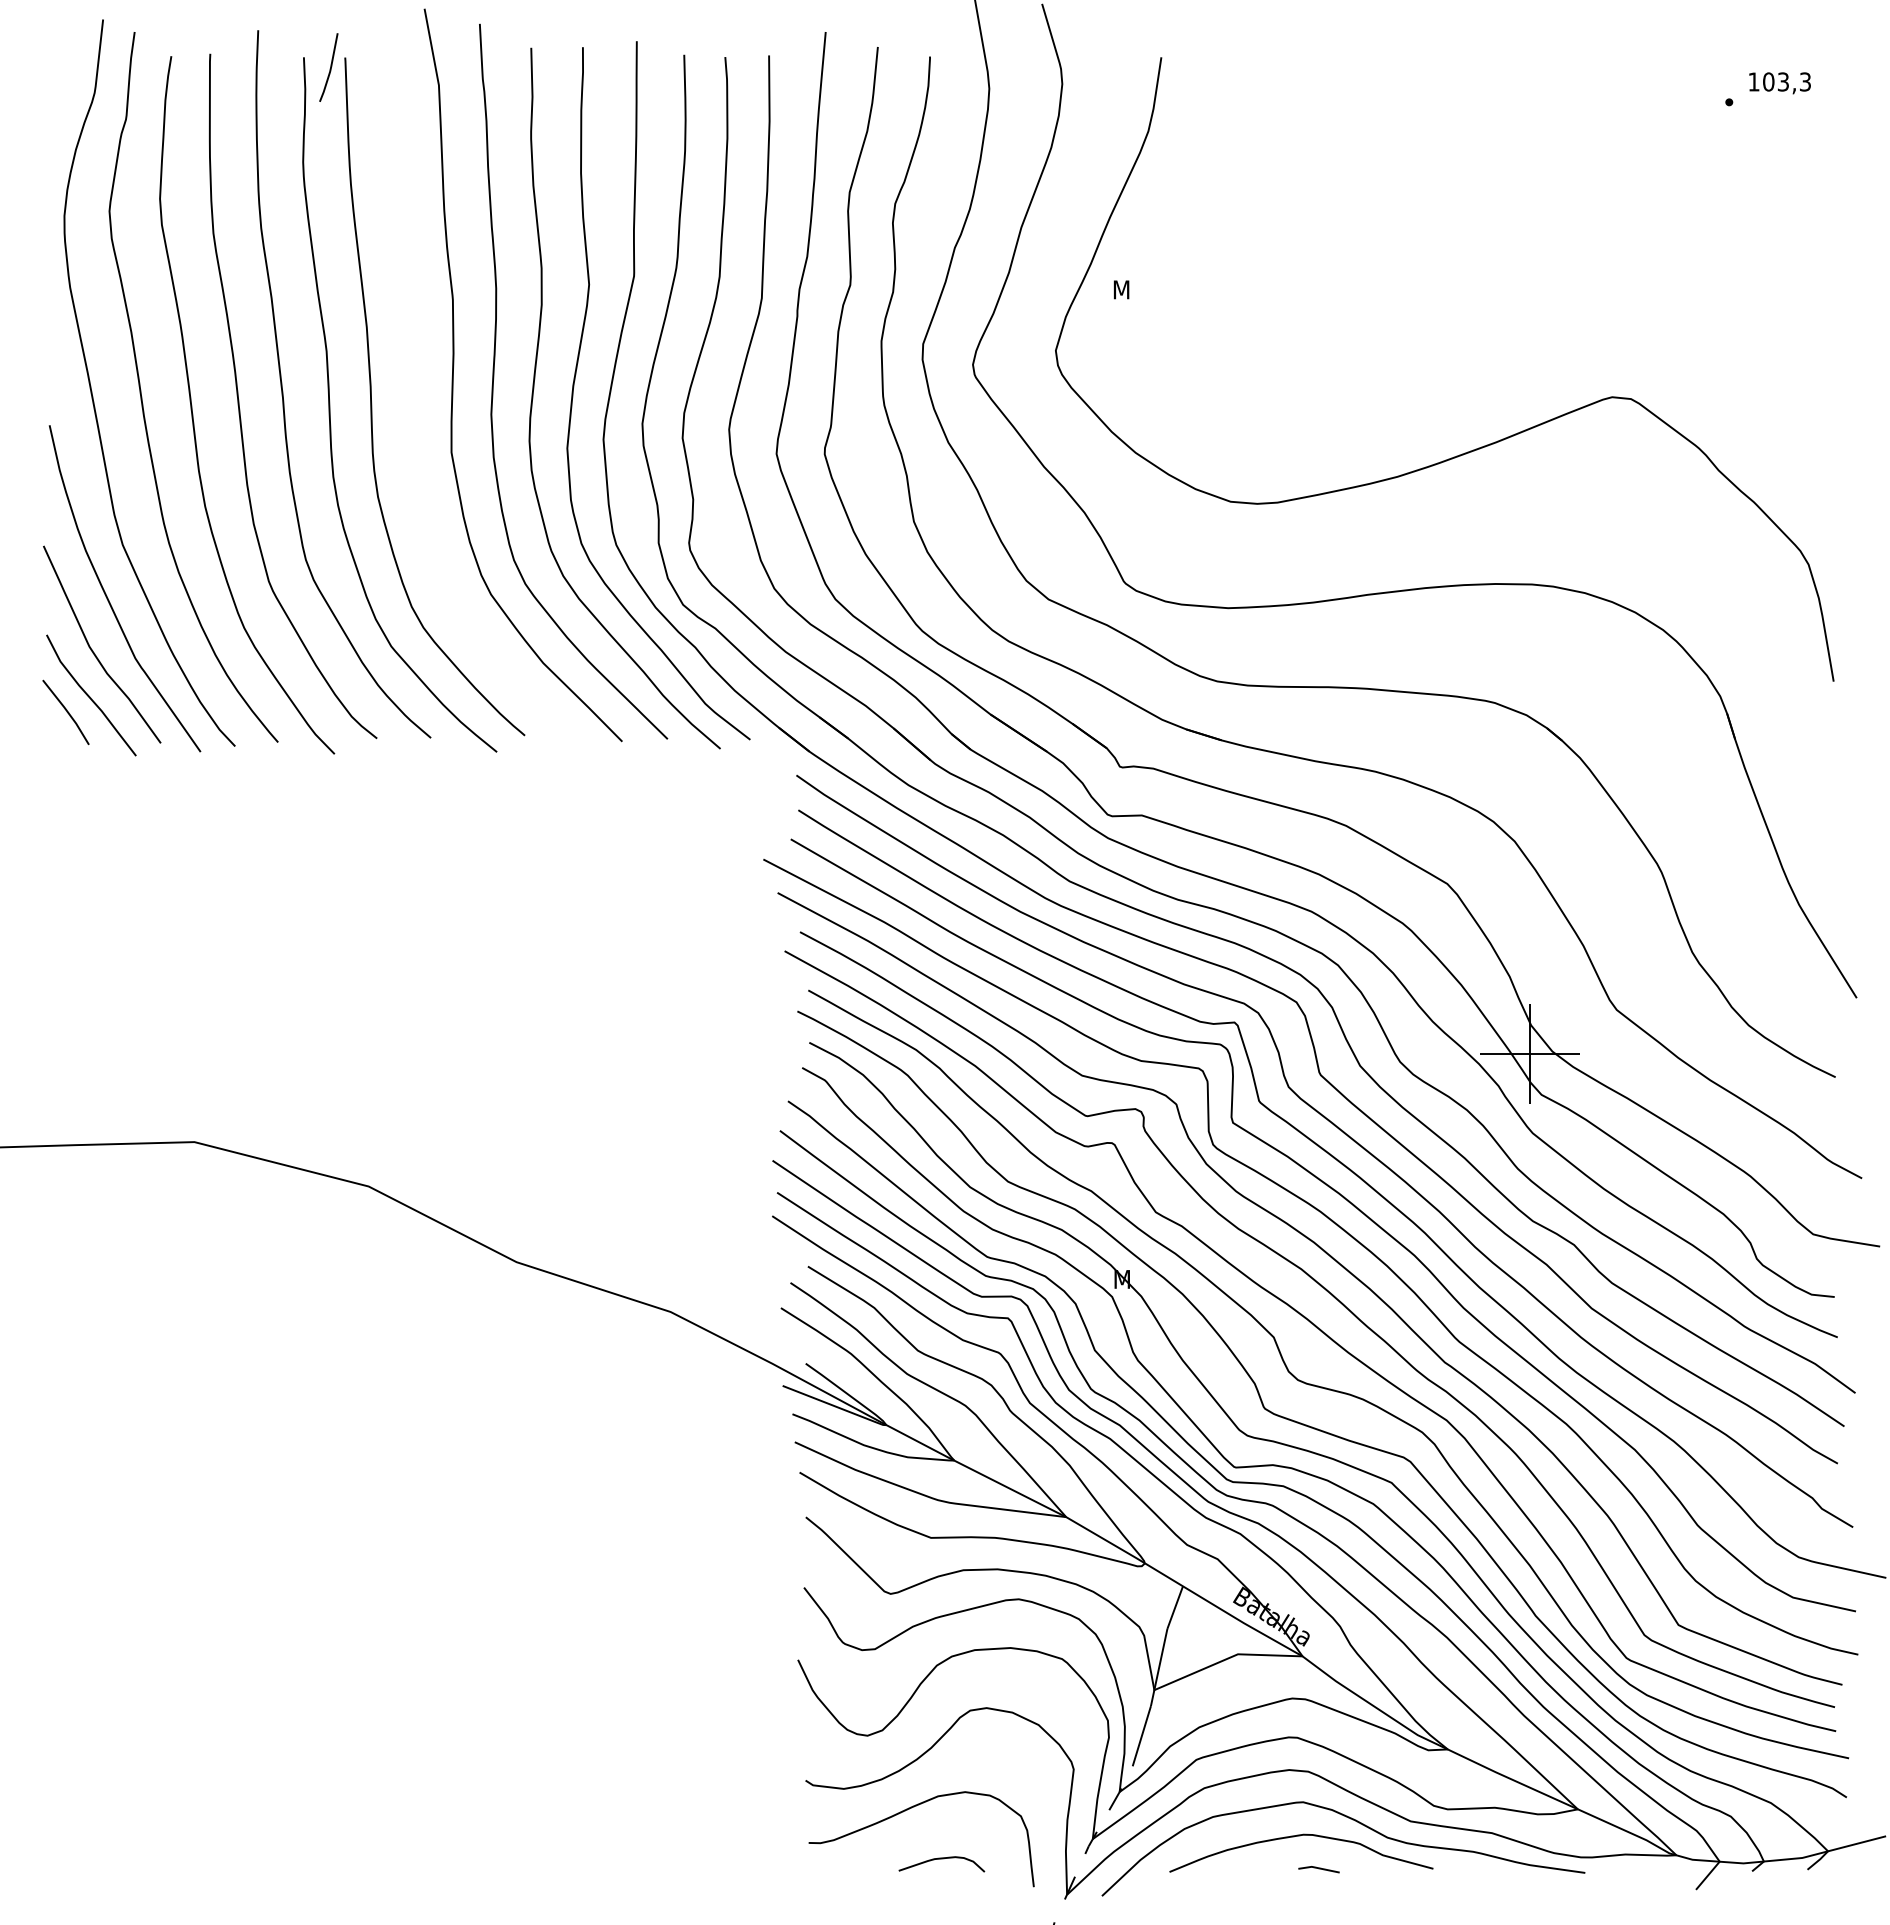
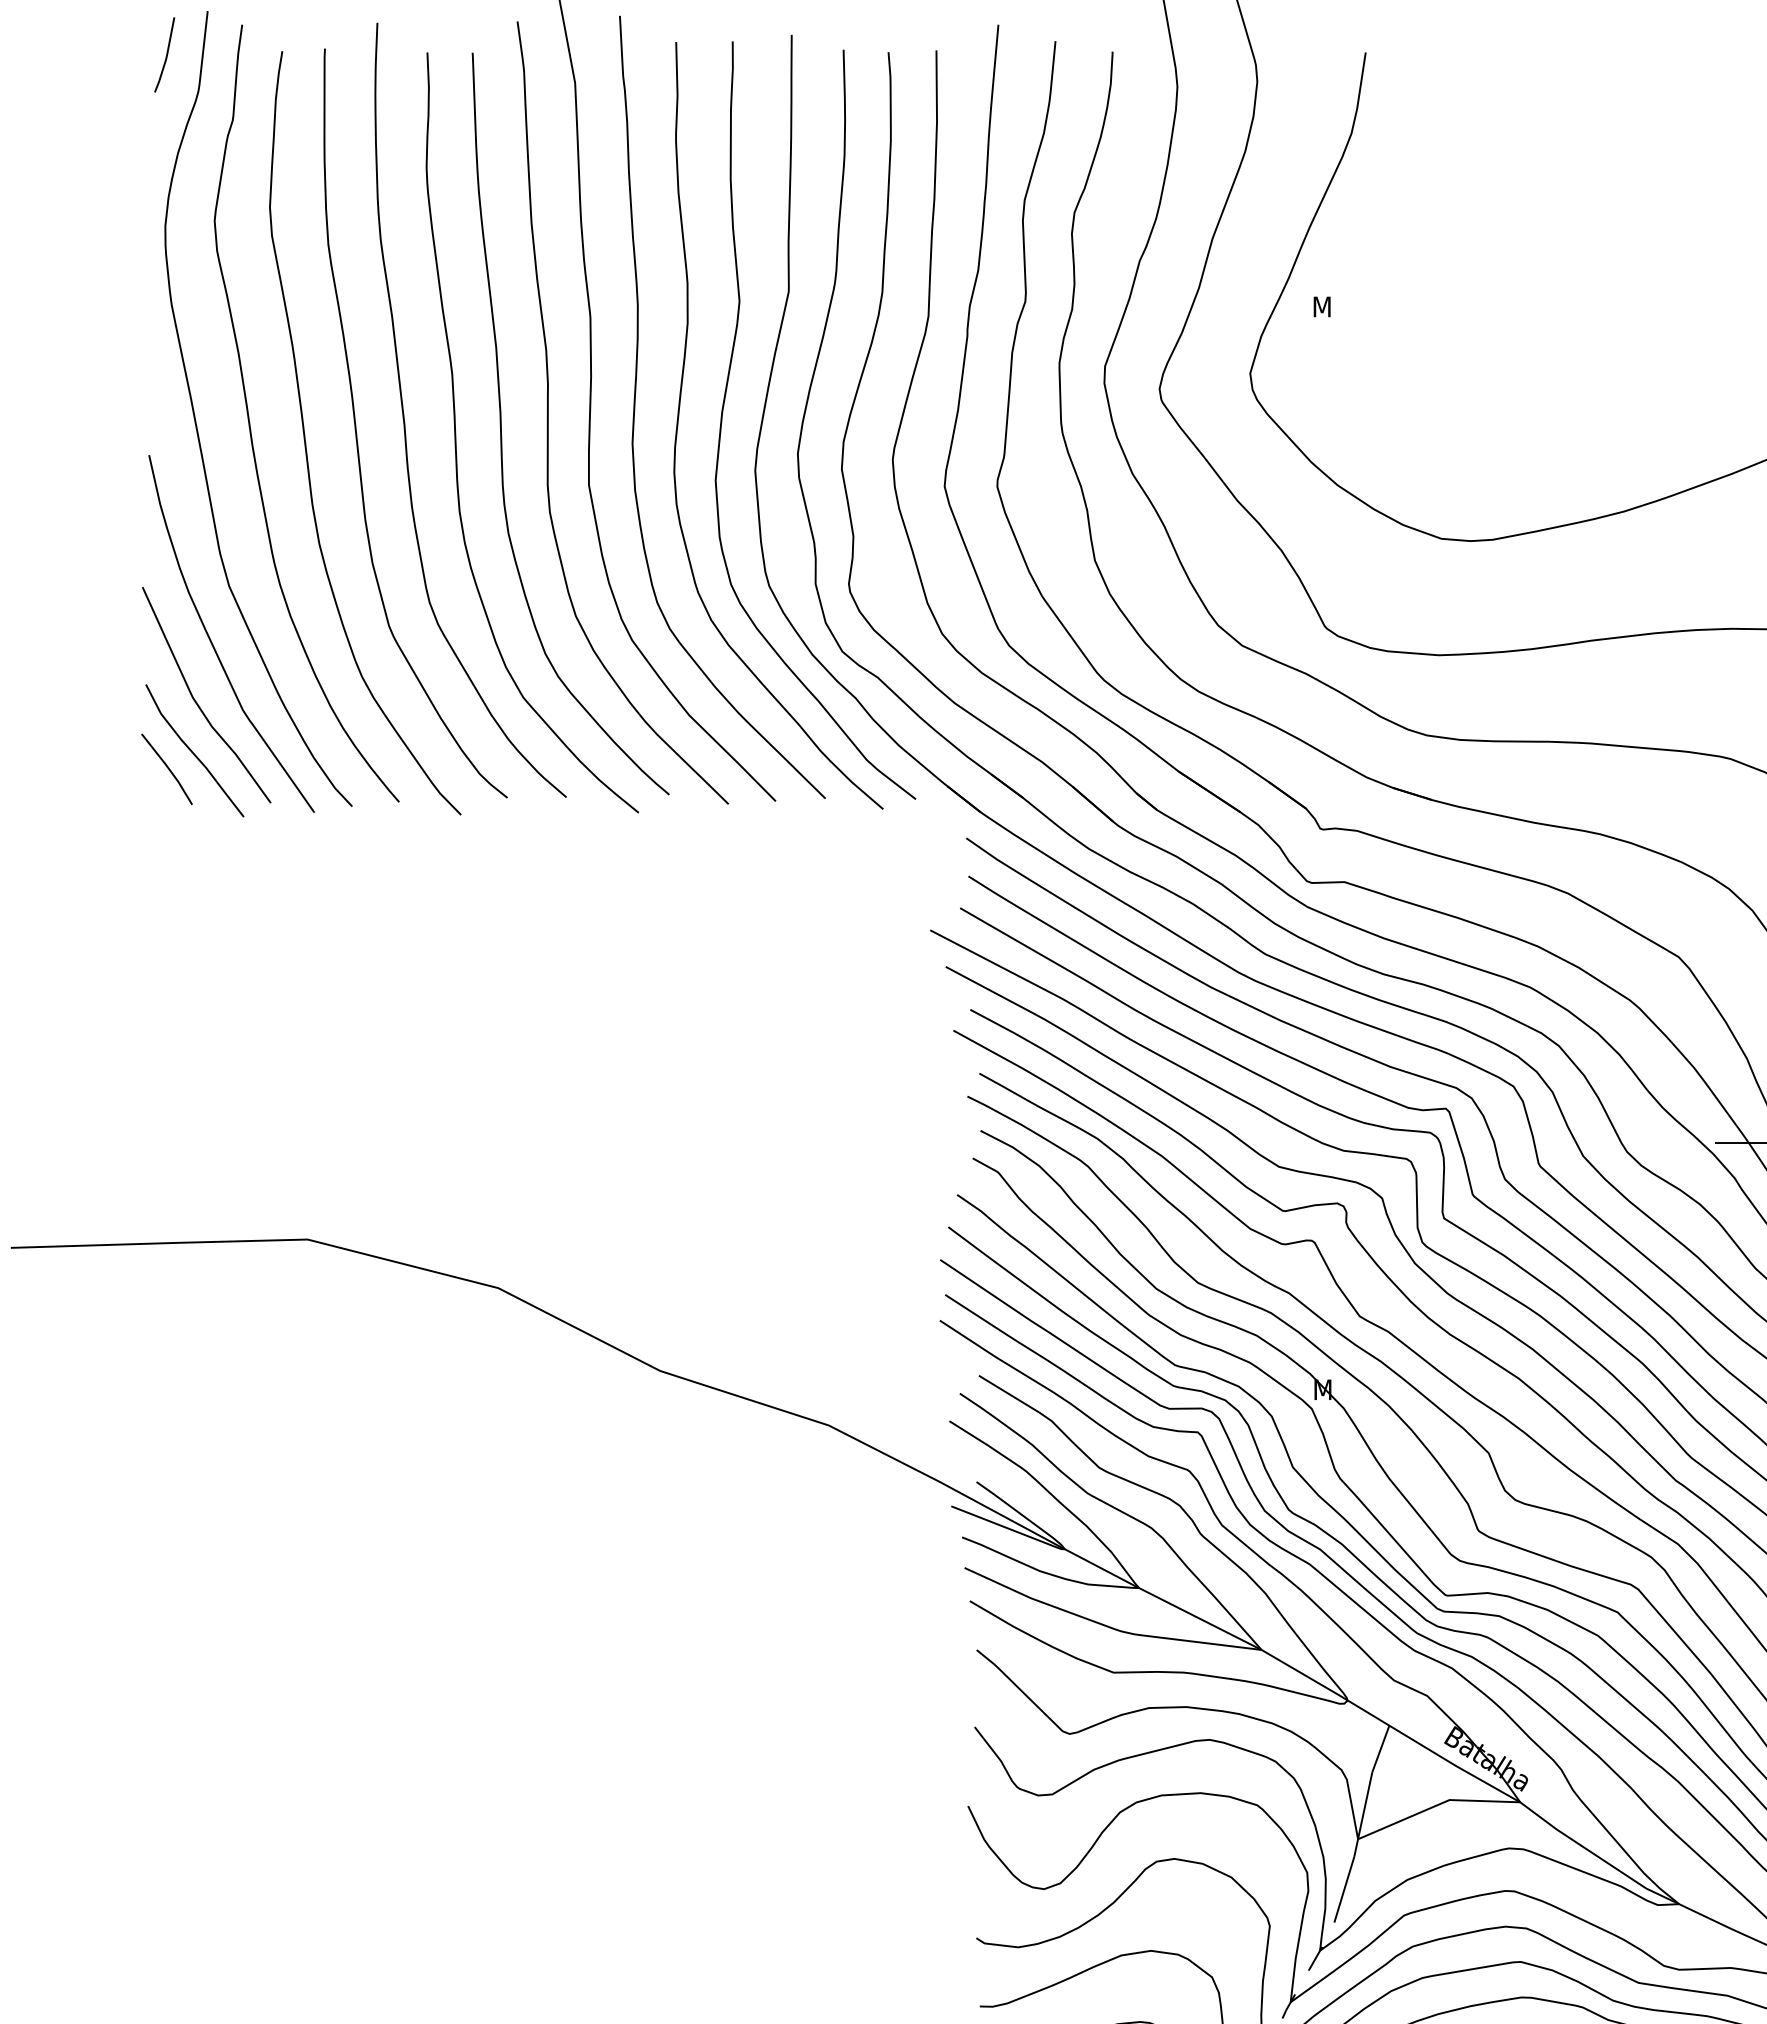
line: (329, 68) -> (165, 55), moved
curve: (414, 386) -> (548, 412), added

